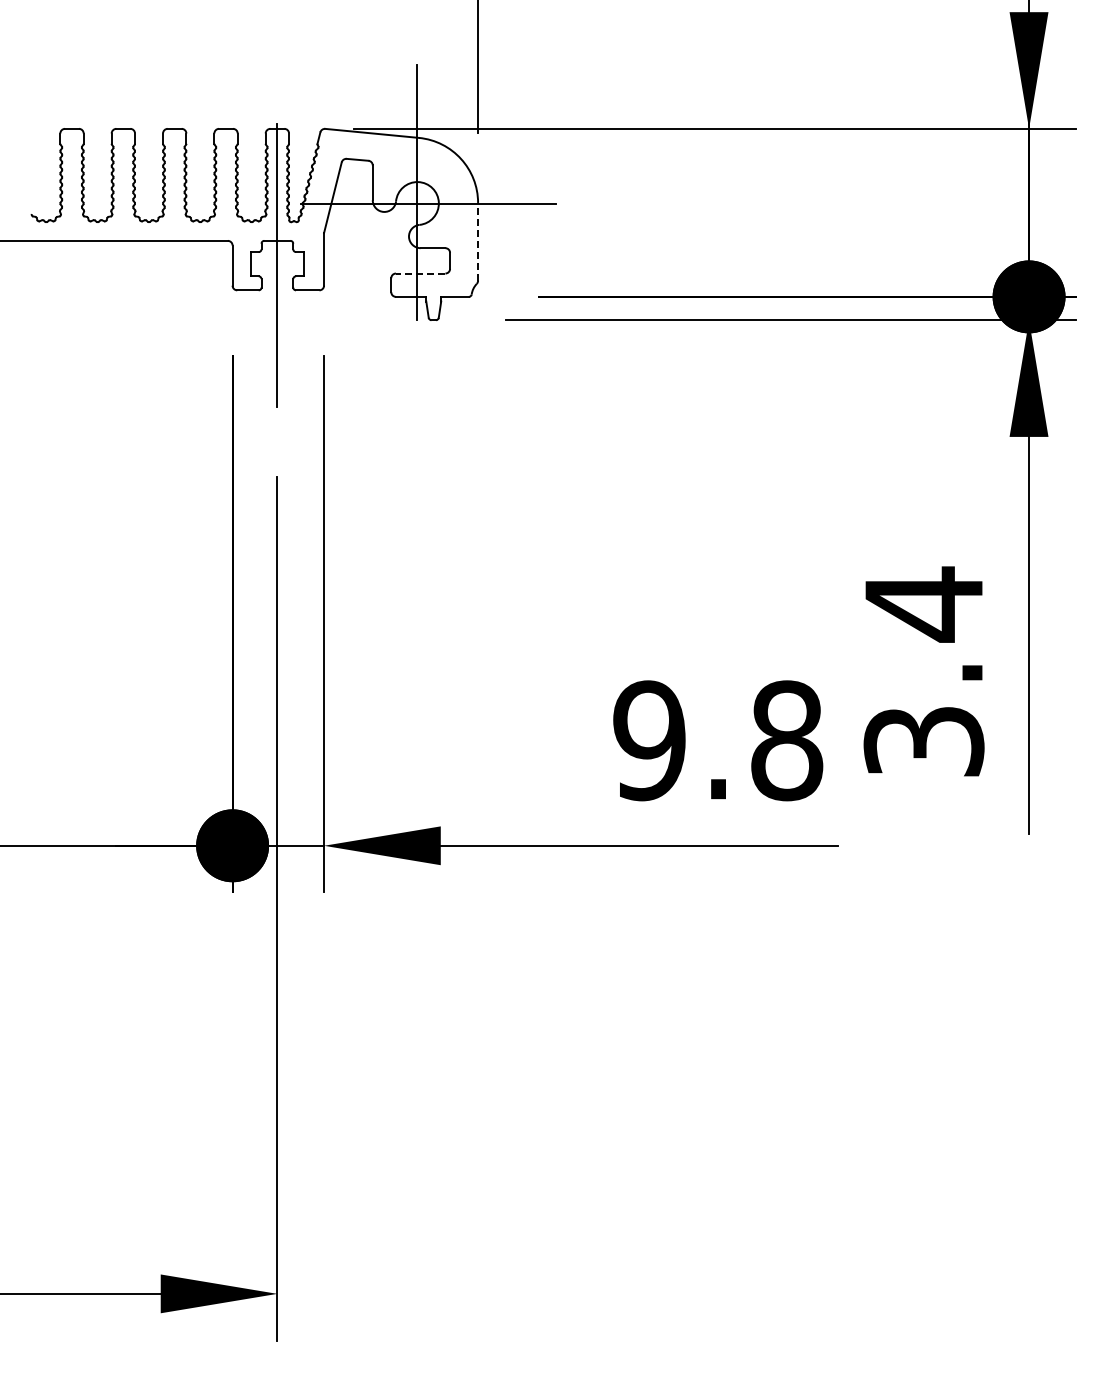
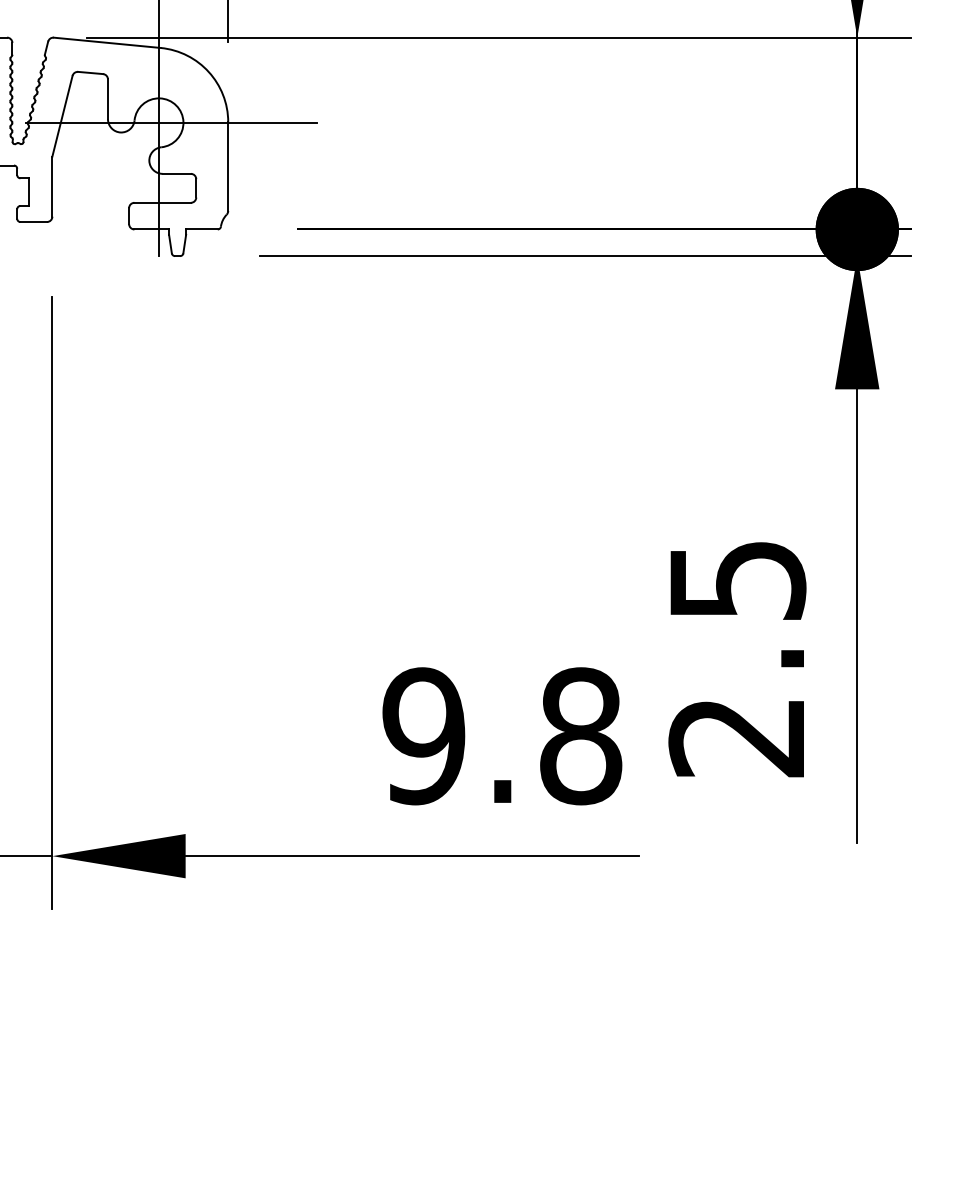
line: (478, 241) -> (228, 166), dashed -> solid
line: (420, 273) -> (162, 202), dashed -> solid
text: (923, 671) -> (736, 657), 3.4 -> 2.5

